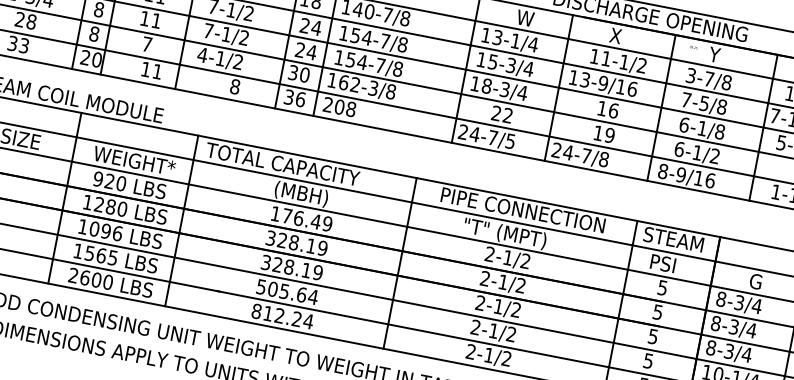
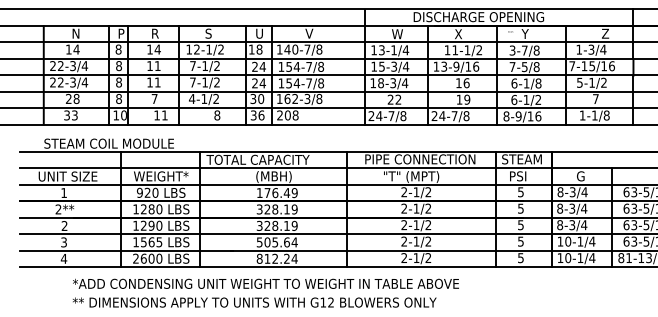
text: (84, 57) -> (115, 115), 20 -> 10
text: (510, 141) -> (403, 116), 24-7/5 -> 24-7/8
text: (106, 230) -> (151, 225), 1096 -> 1290

